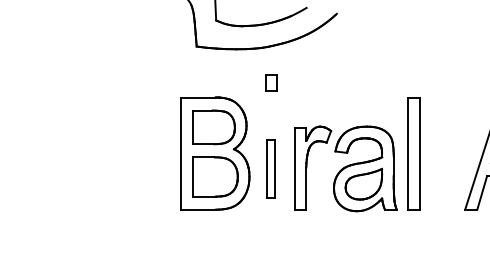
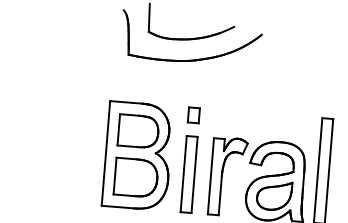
part: (271, 82) -> (194, 115), moved
part: (271, 168) -> (189, 174), size x1.43

